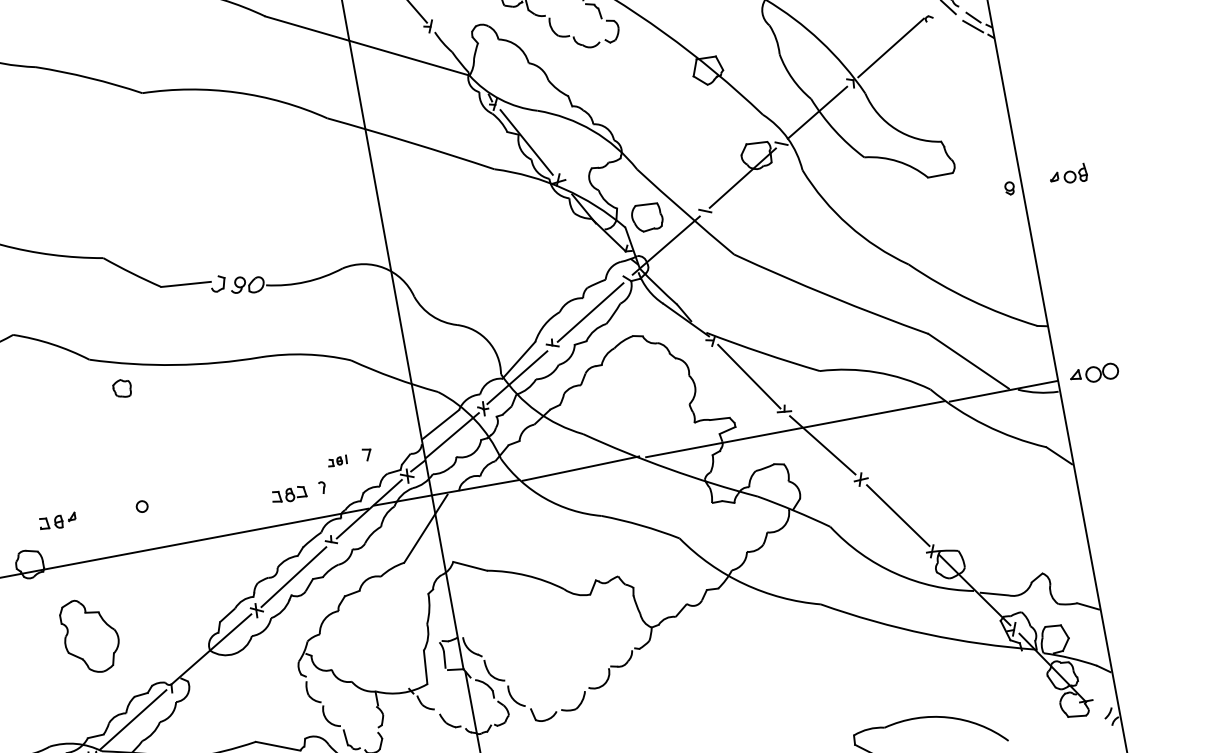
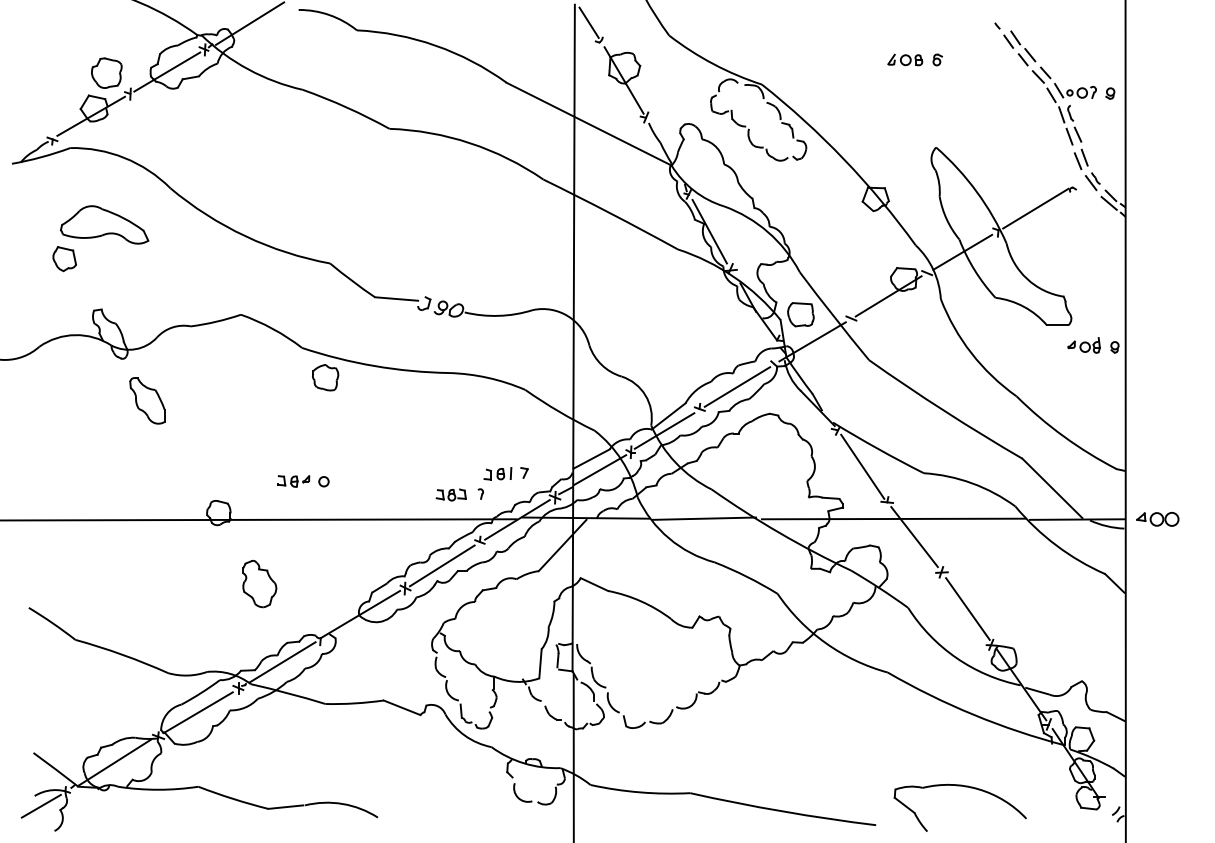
part: (1067, 175) -> (1083, 345), moved
part: (122, 388) -> (325, 377), size x1.67
part: (337, 460) -> (497, 473), size x1.67
part: (57, 522) -> (293, 481), moved
part: (90, 636) -> (259, 584), size x0.71

